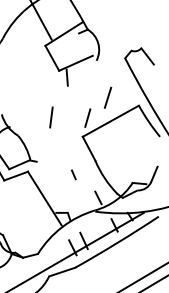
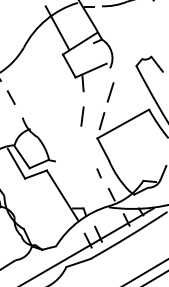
line: (107, 97) -> (110, 92), moved
line: (51, 117) -> (82, 116), moved
line: (73, 174) -> (98, 173), moved

